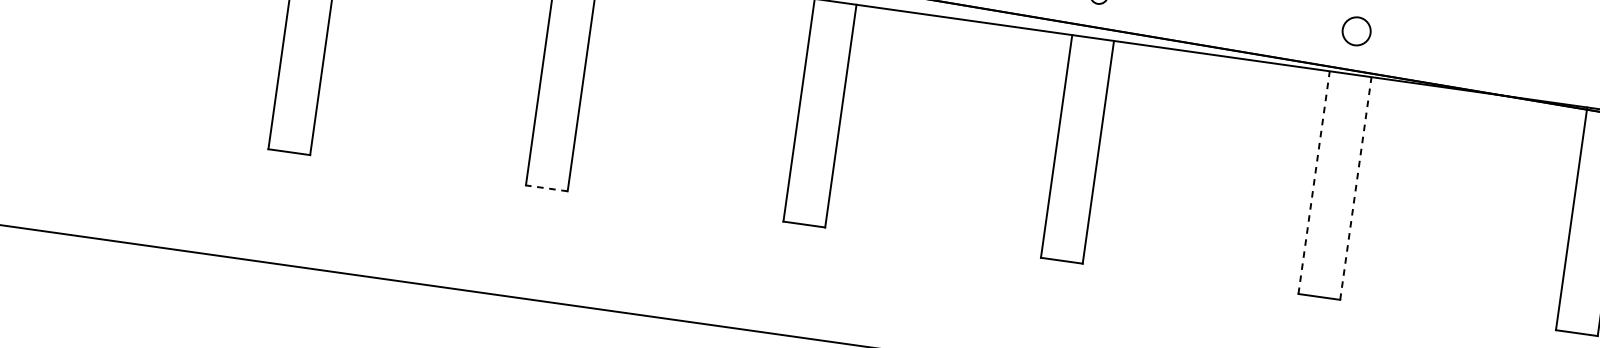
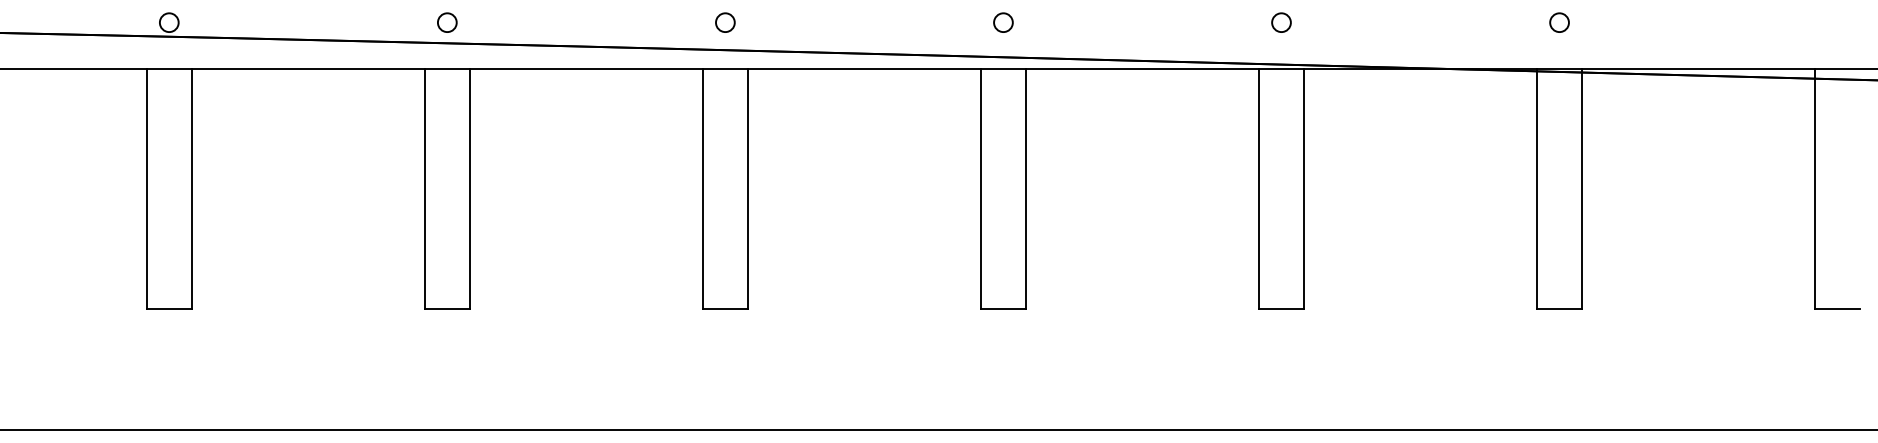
circle: (1356, 31) -> (1281, 22), size x0.62
line: (1313, 181) -> (1258, 188), dashed -> solid
line: (1356, 187) -> (1304, 188), dashed -> solid
line: (546, 188) -> (447, 309), dashed -> solid

